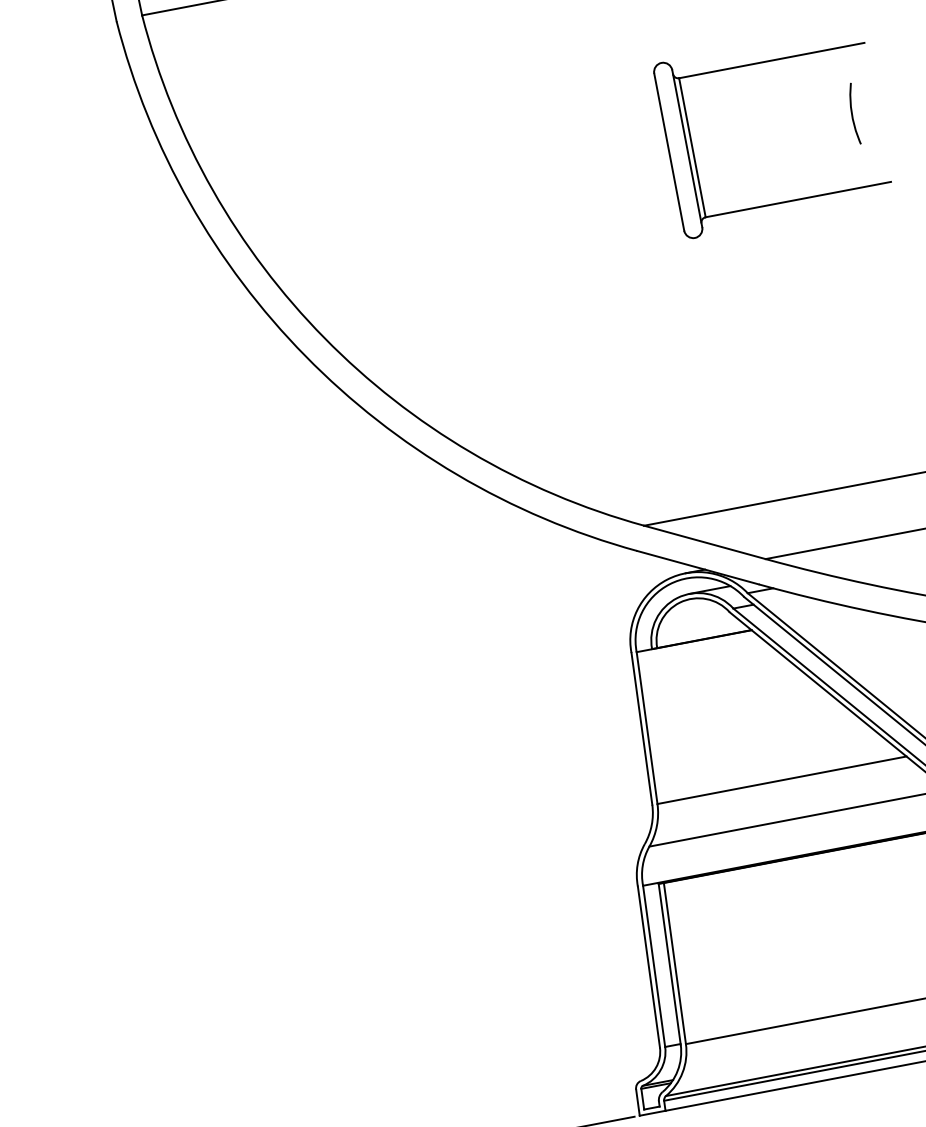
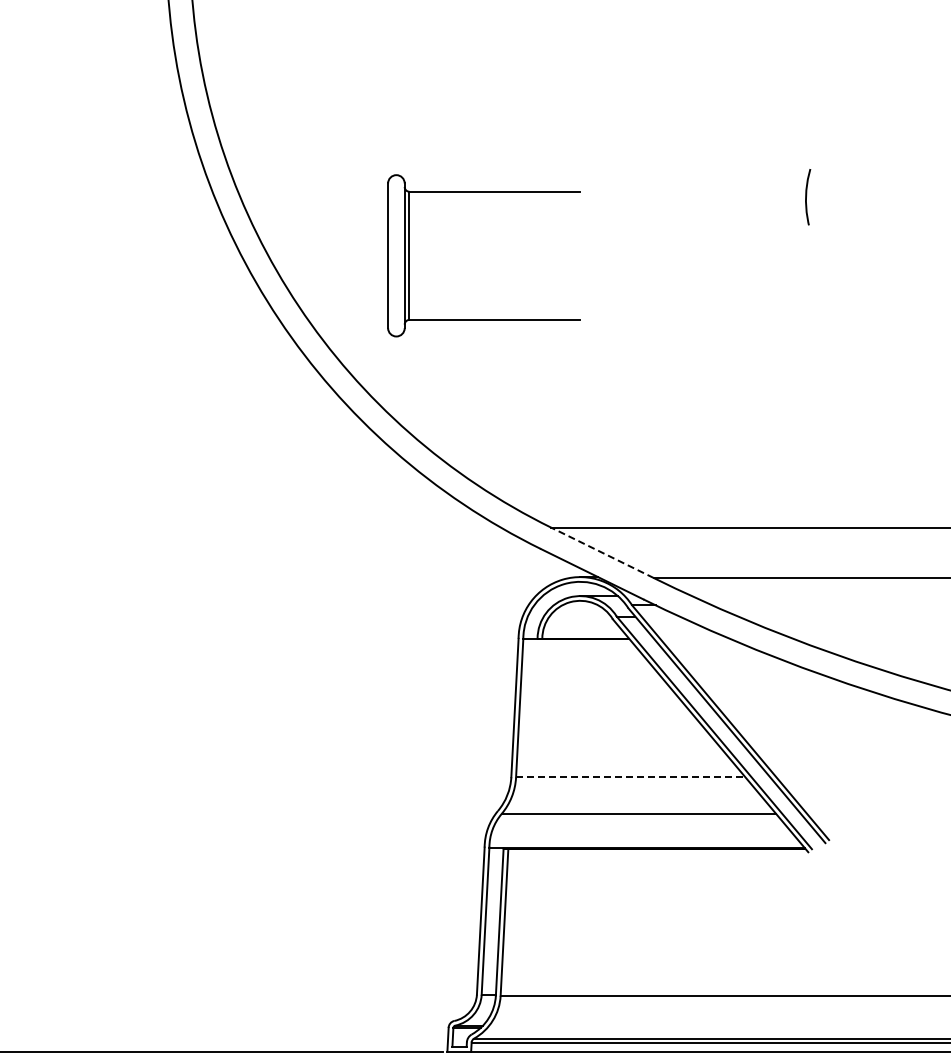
part: (759, 63) -> (483, 192), moved
line: (704, 542) -> (602, 552), solid -> dashed
line: (781, 780) -> (630, 777), solid -> dashed

